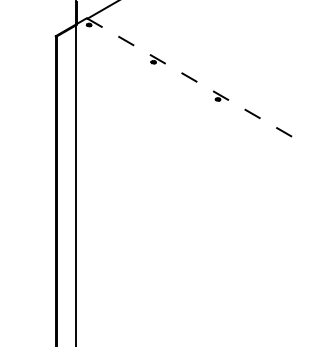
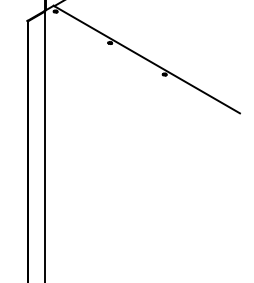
line: (197, 82) -> (147, 60), dashed -> solid

